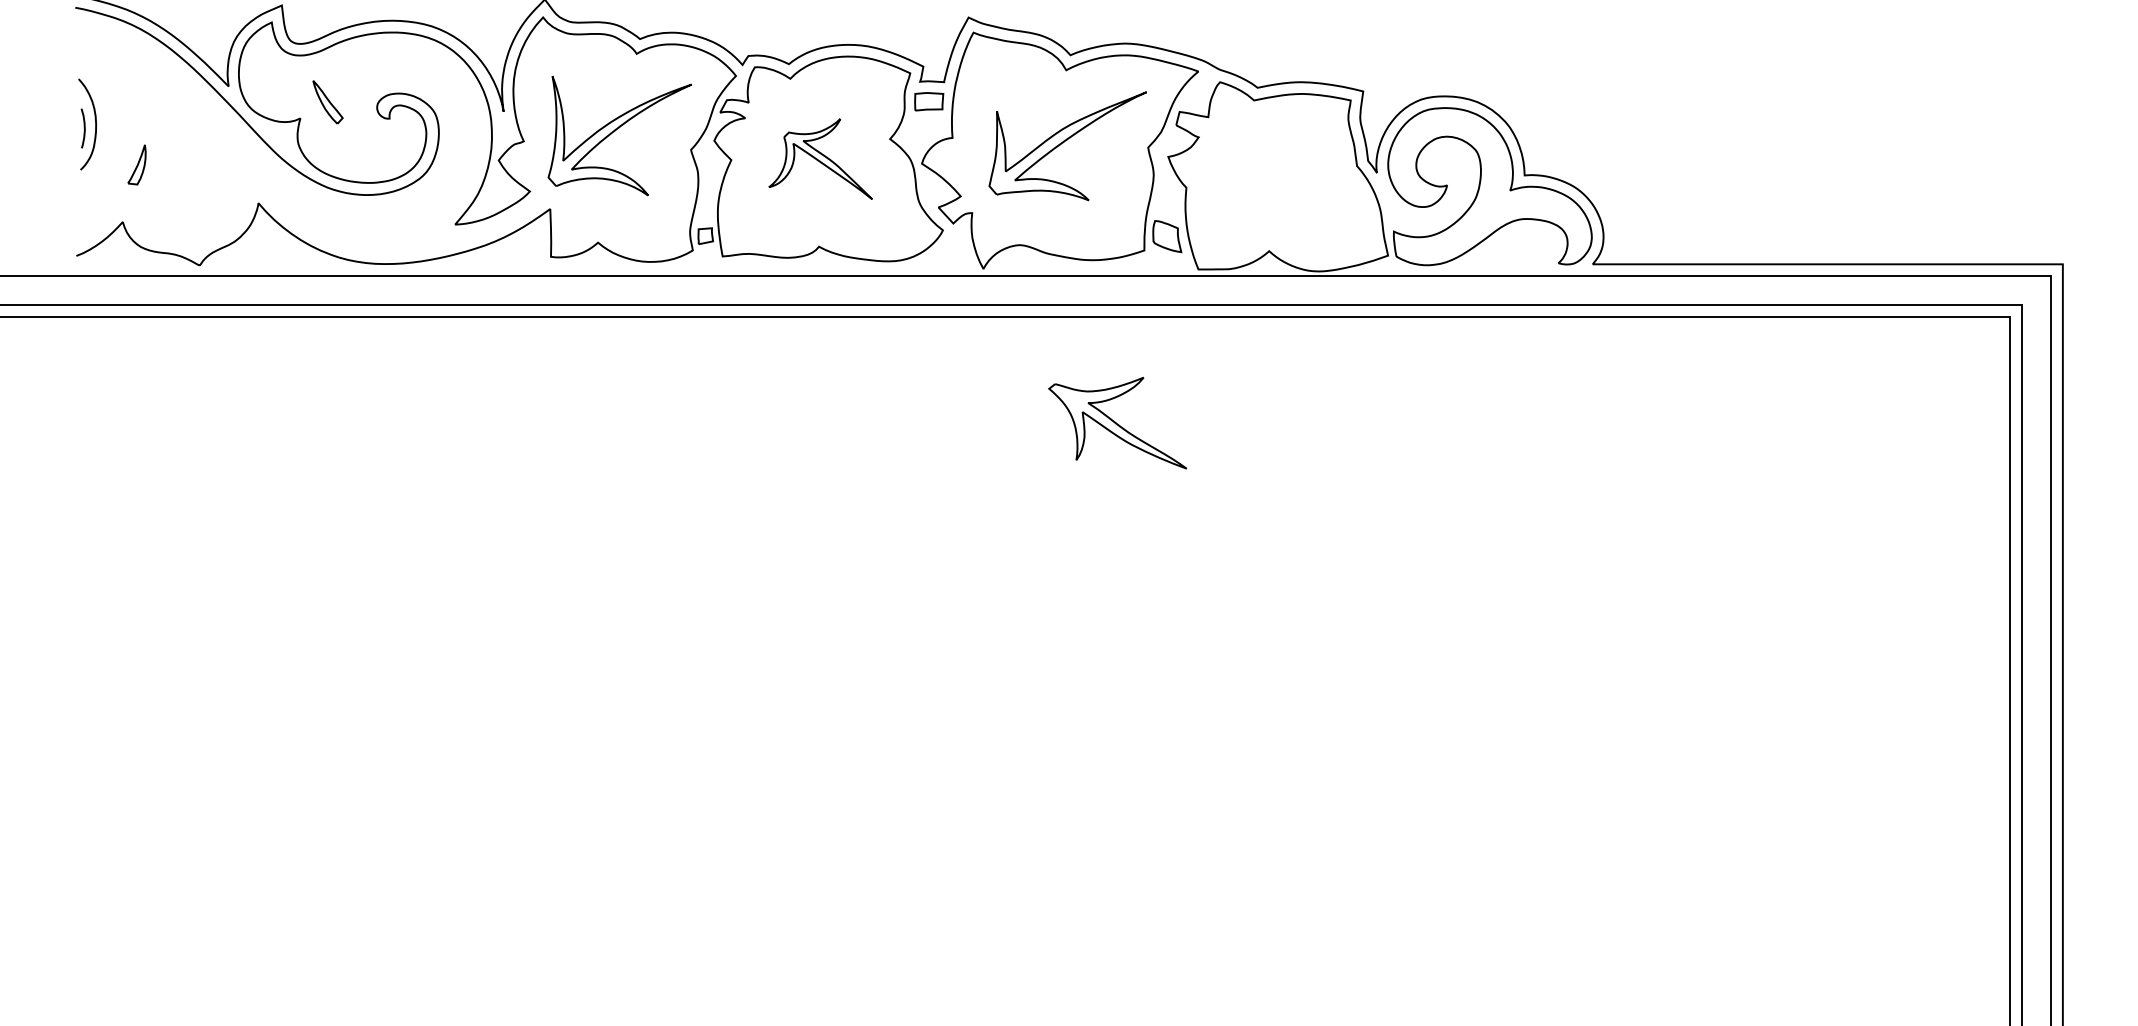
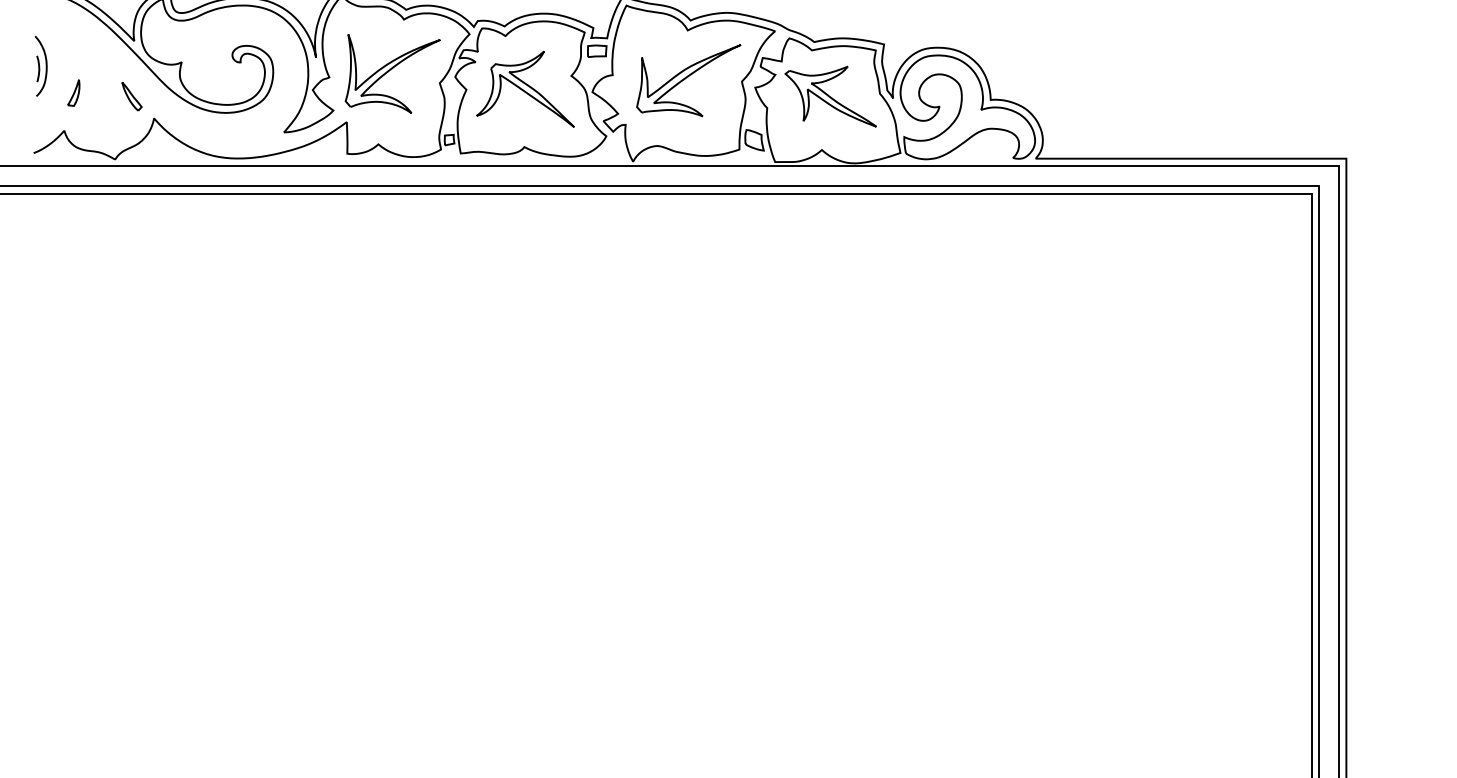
part: (327, 102) -> (131, 96), moved
part: (820, 158) -> (525, 88), size x1.43
part: (1117, 422) -> (830, 96), moved

